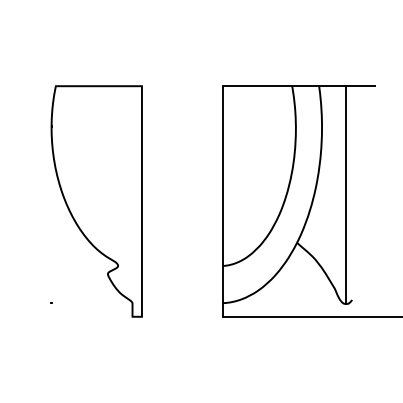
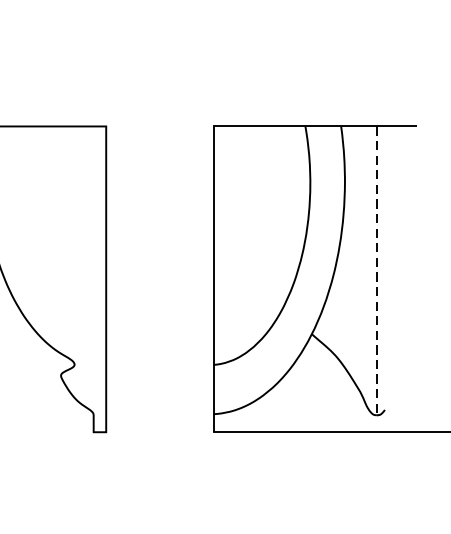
line: (346, 195) -> (377, 271), solid -> dashed

